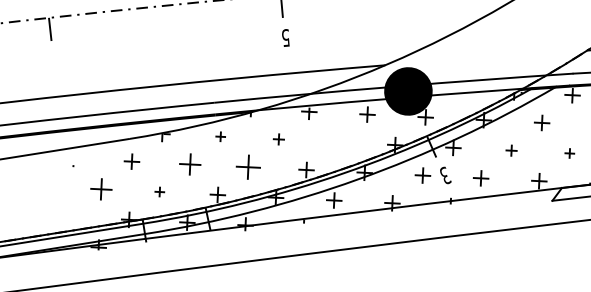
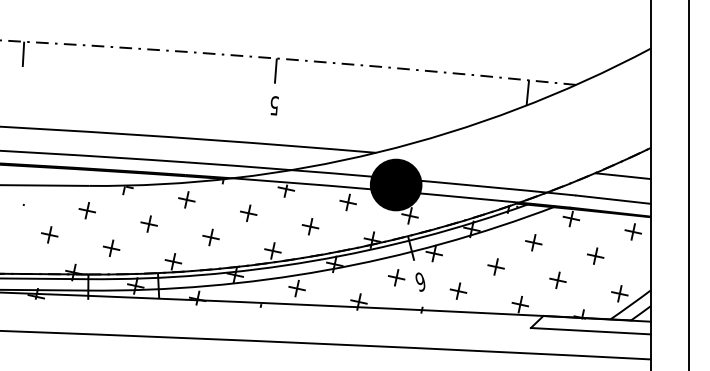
part: (220, 136) -> (186, 199), size x1.67
part: (278, 138) -> (248, 212), size x1.43
part: (336, 142) -> (310, 226), added
part: (510, 150) -> (495, 266), size x1.43
part: (569, 153) -> (557, 280), size x1.67
part: (189, 164) -> (148, 223), size x0.71
part: (247, 167) -> (210, 237), size x0.62
text: (445, 175) -> (420, 281), 3 -> 6
part: (101, 189) -> (49, 234), size x0.71
part: (159, 191) -> (111, 247), size x1.67

